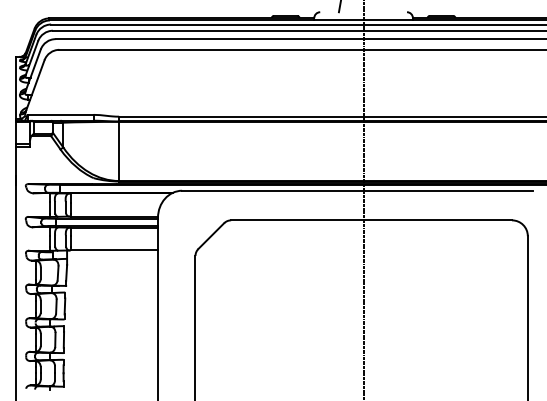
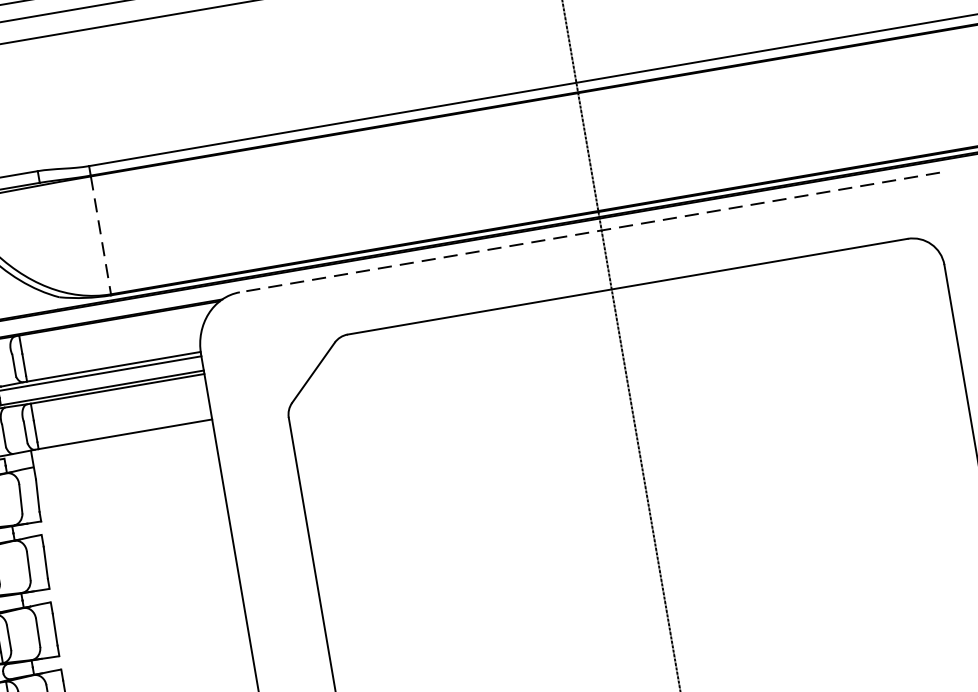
line: (119, 151) -> (101, 235), solid -> dashed
line: (357, 190) -> (589, 232), solid -> dashed

